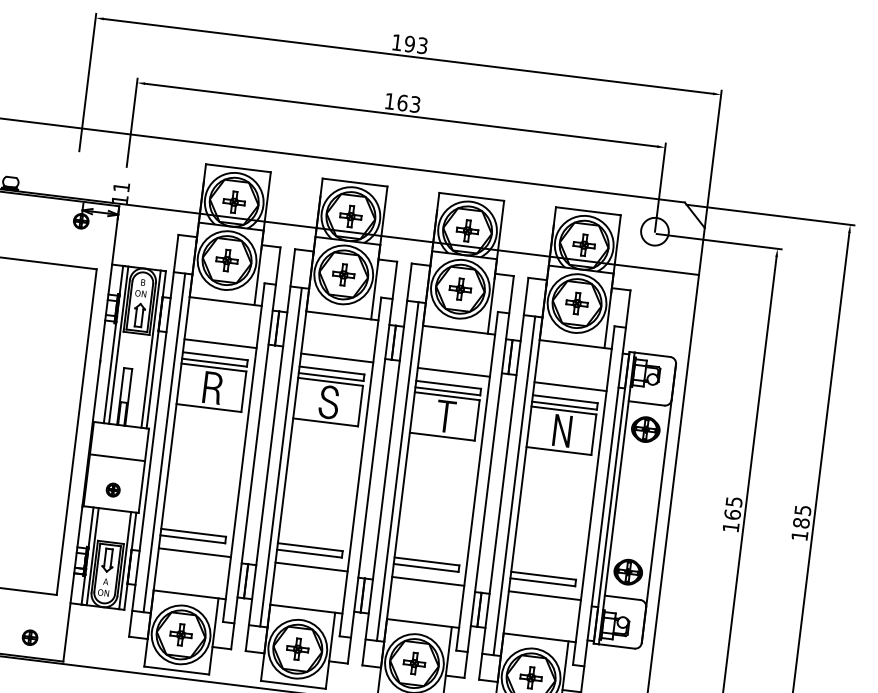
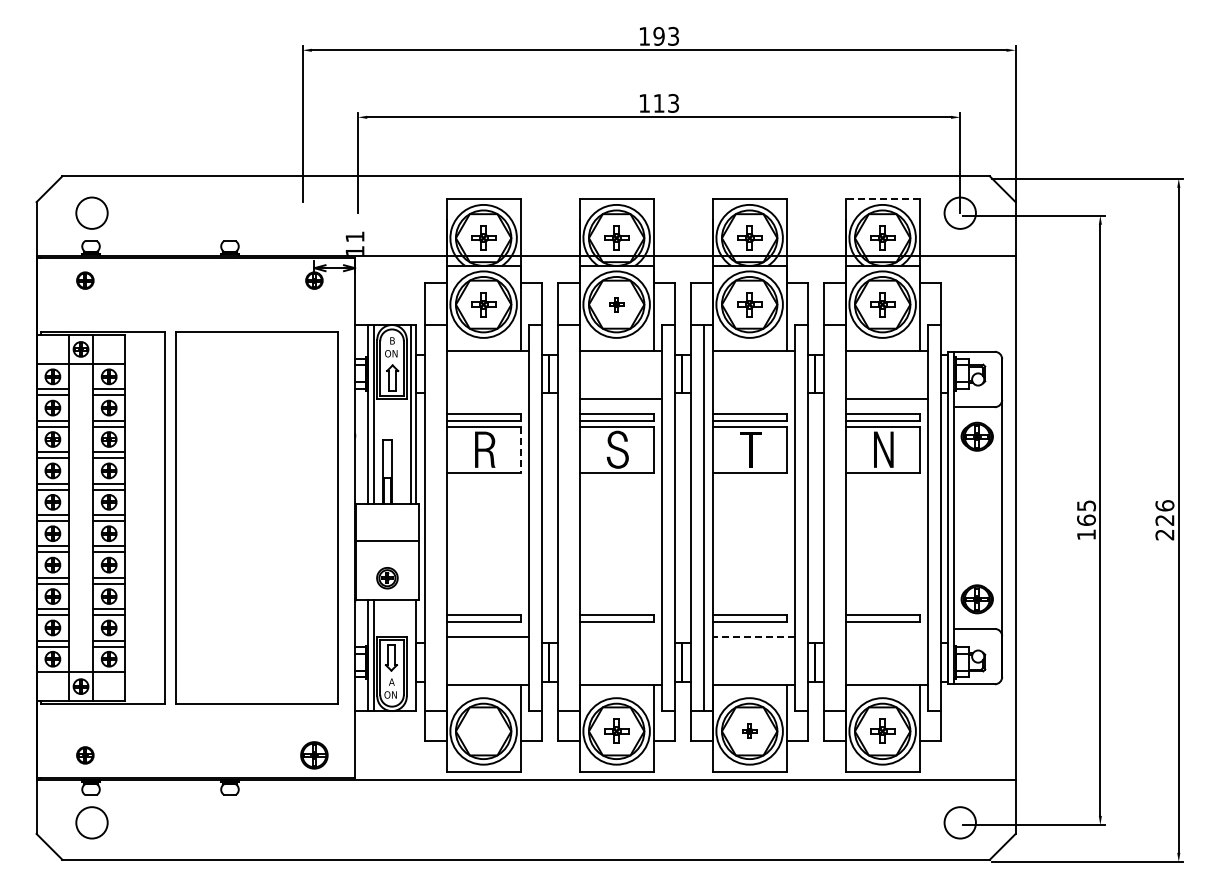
text: (402, 102) -> (658, 103), 163 -> 113
line: (588, 211) -> (882, 199), solid -> dashed
part: (343, 274) -> (616, 304), size x0.6
line: (220, 343) -> (487, 398), removed
line: (453, 371) -> (753, 398), removed
line: (243, 392) -> (520, 450), solid -> dashed
line: (164, 443) -> (438, 518), removed
line: (281, 457) -> (571, 518), removed
line: (514, 486) -> (837, 518), removed
part: (113, 489) -> (387, 577), size x1.4
text: (801, 523) -> (1164, 520), 185 -> 226
line: (125, 560) -> (410, 655), removed
line: (311, 567) -> (620, 637), removed
line: (427, 581) -> (753, 637), solid -> dashed
line: (544, 595) -> (886, 637), removed
part: (181, 634) -> (483, 730), removed
part: (30, 637) -> (314, 755), size x1.6
part: (414, 662) -> (749, 730), size x0.6

